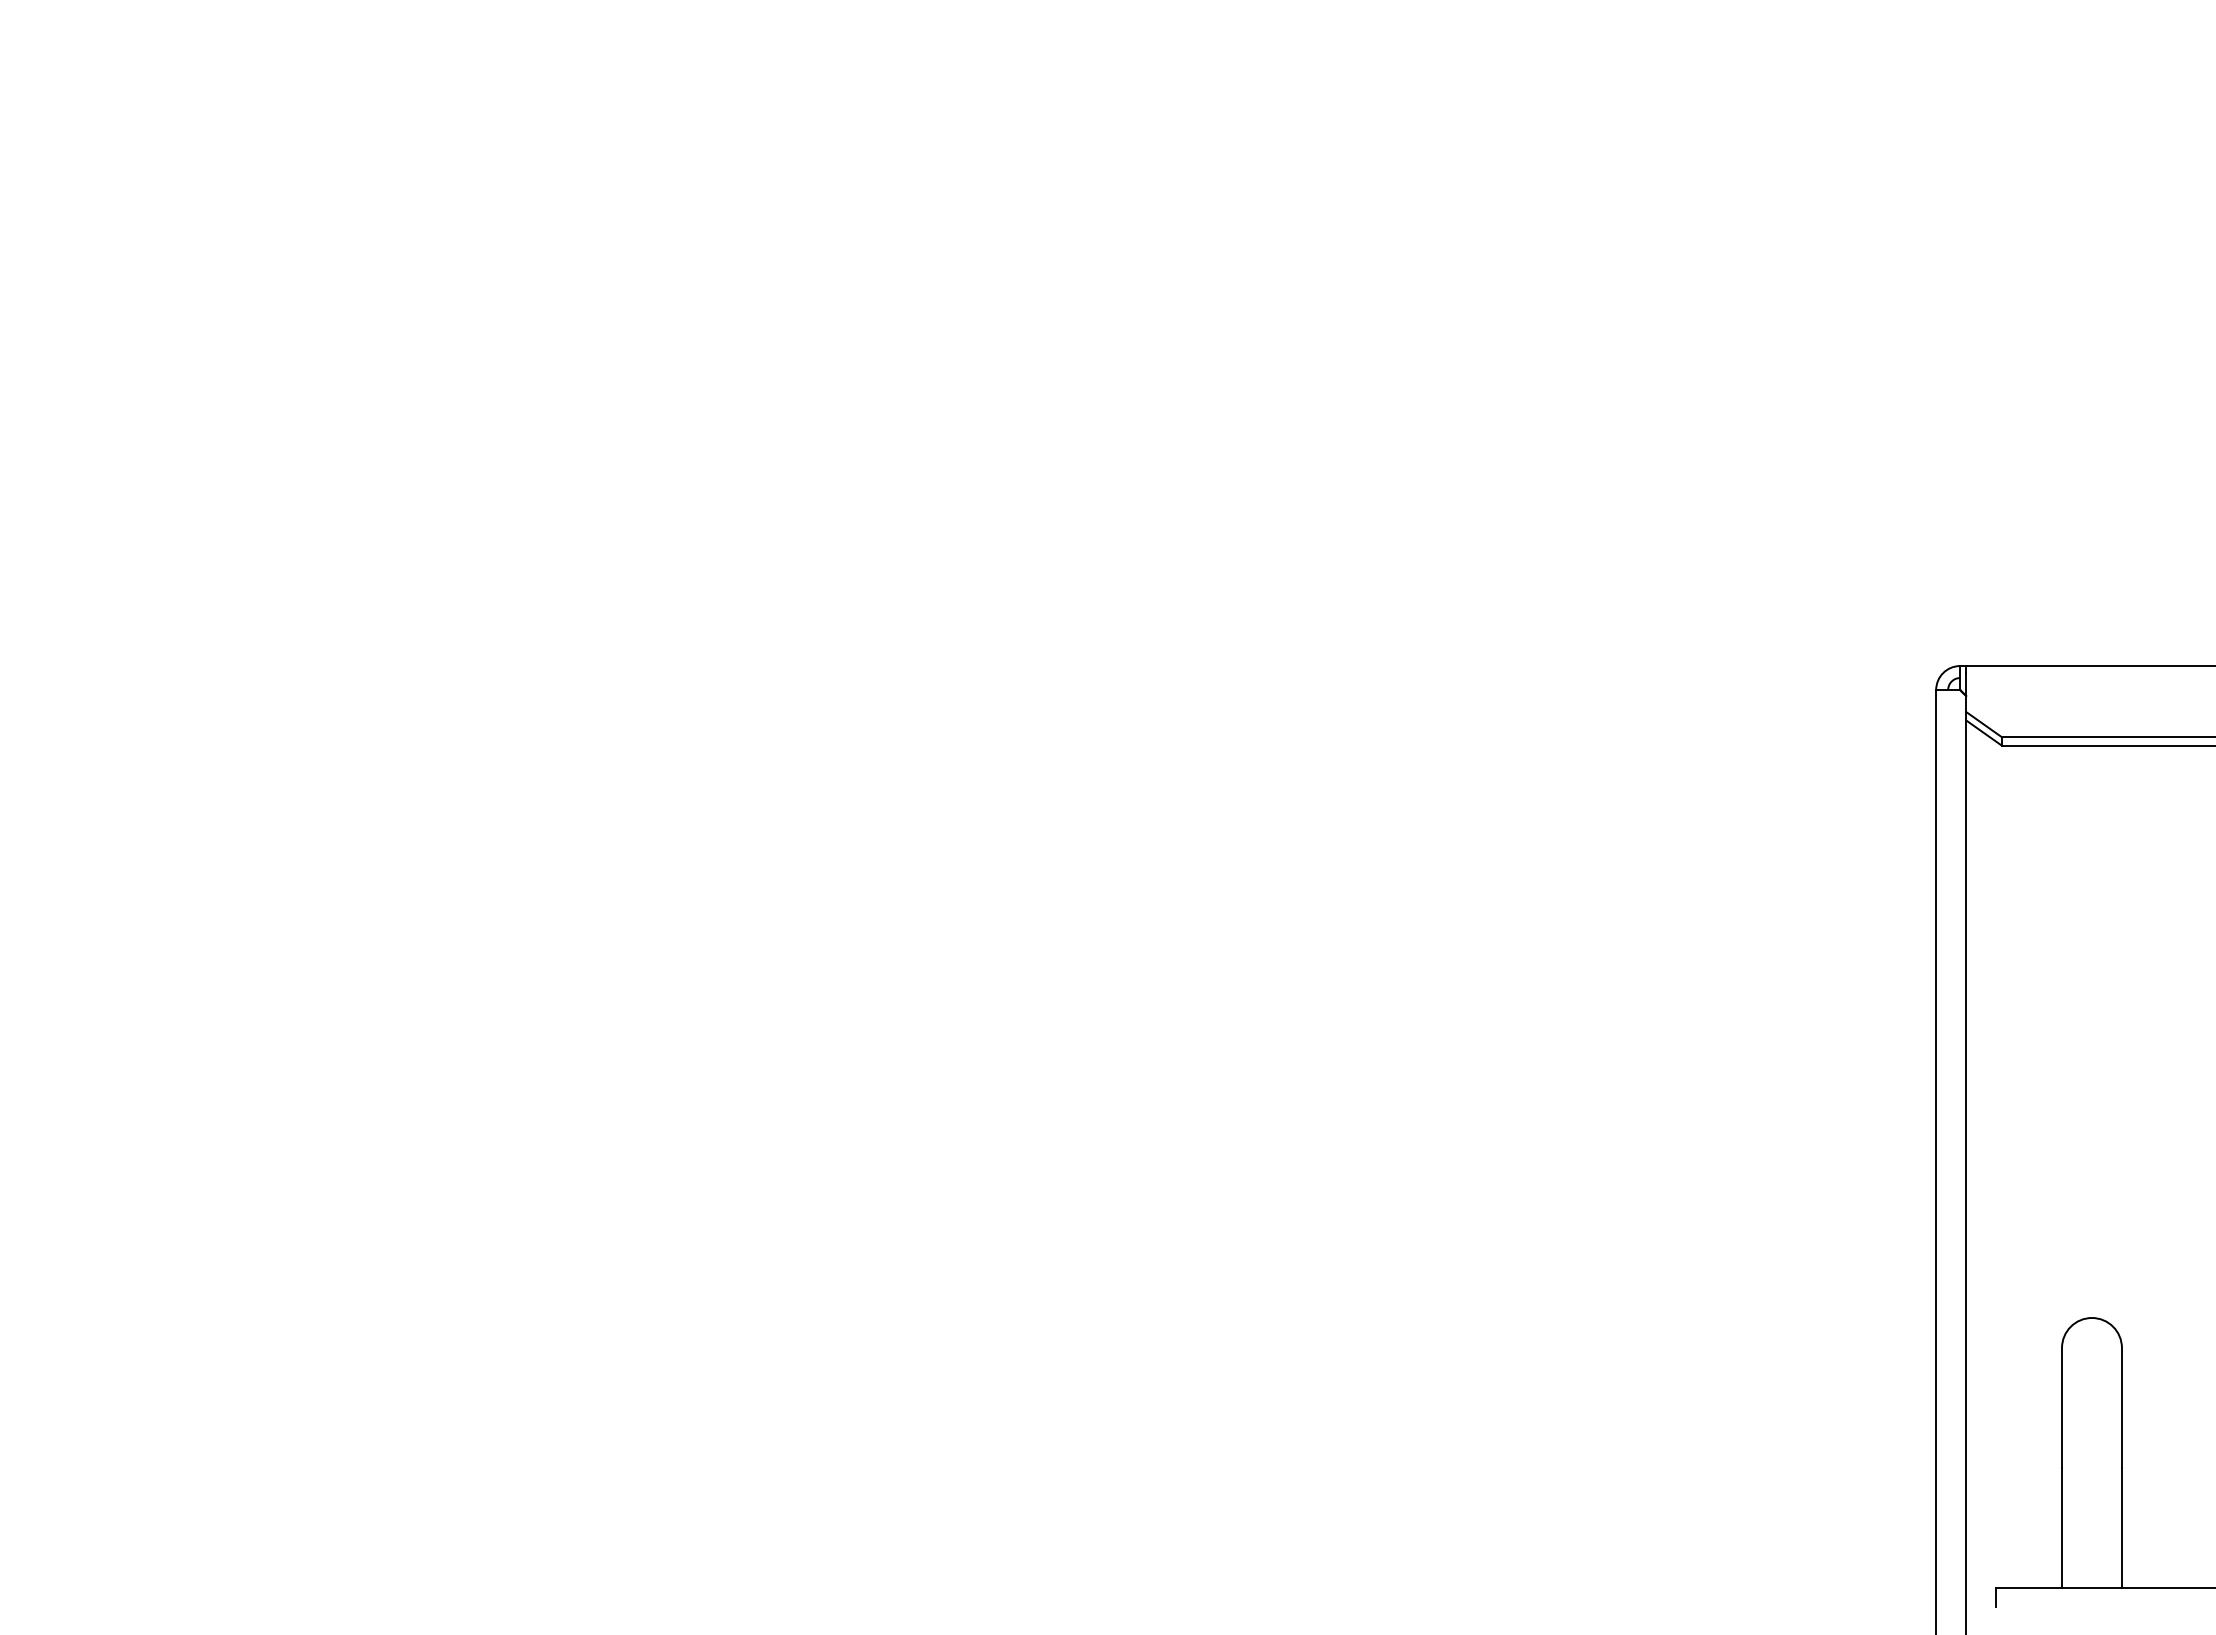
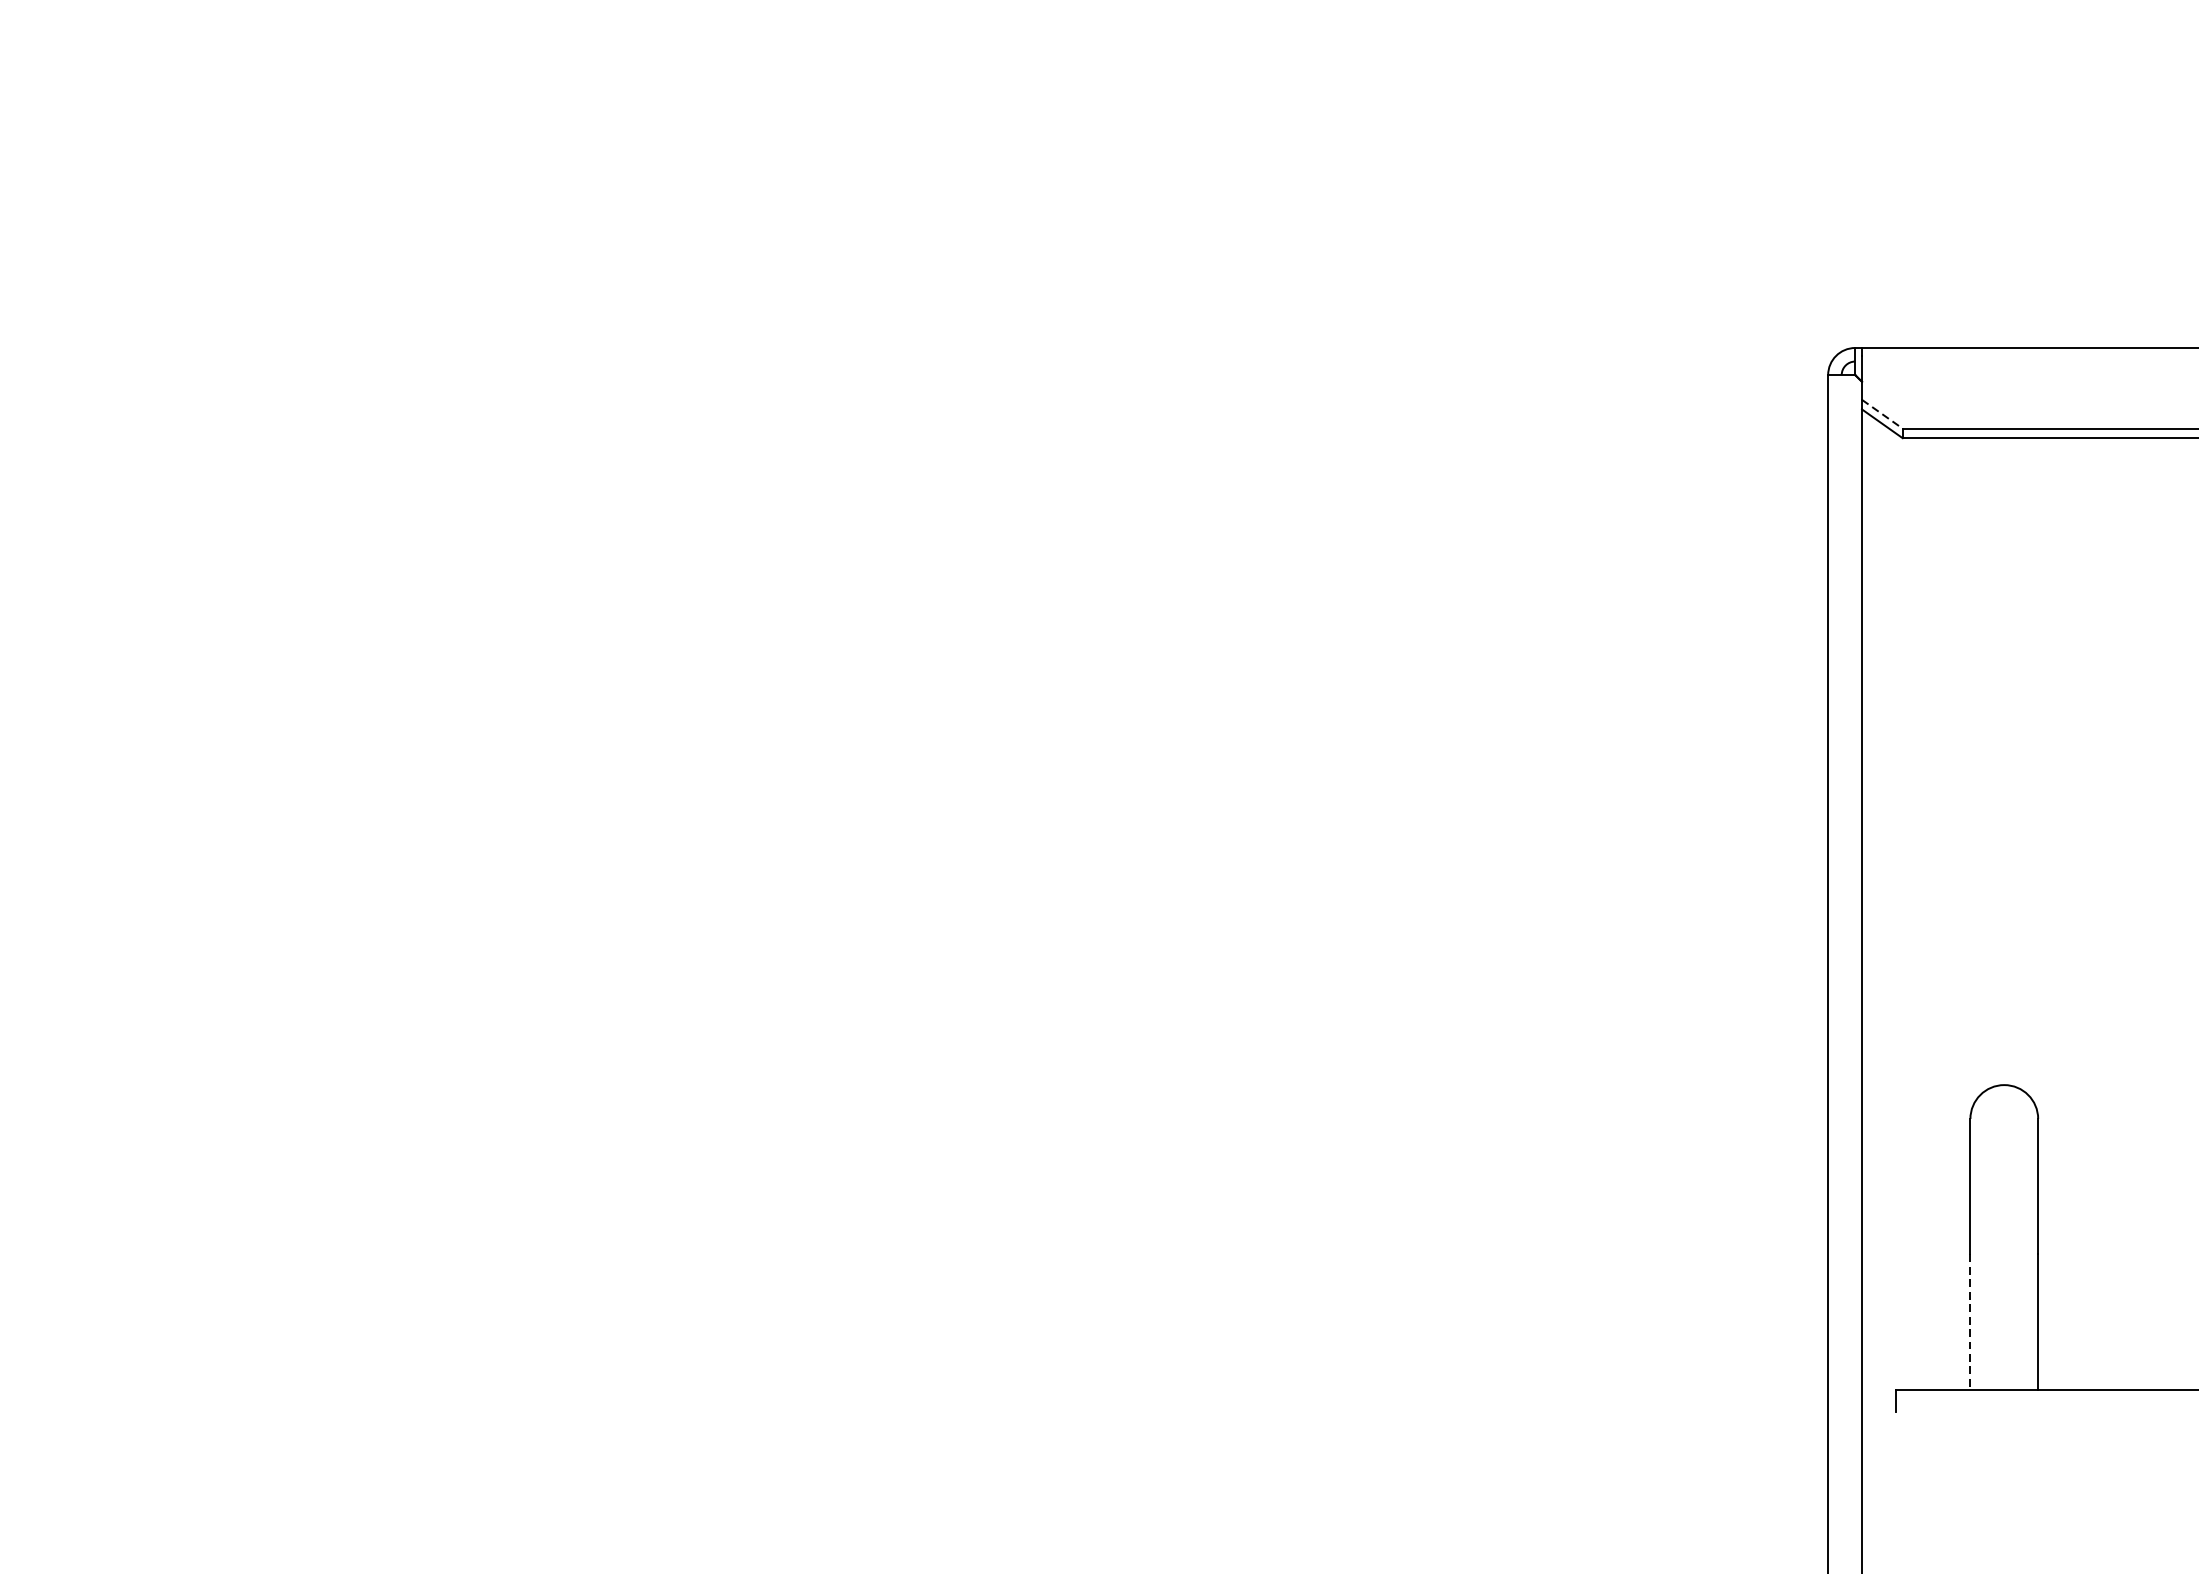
line: (1984, 724) -> (1882, 414), solid -> dashed
line: (2062, 1527) -> (1970, 1321), solid -> dashed

